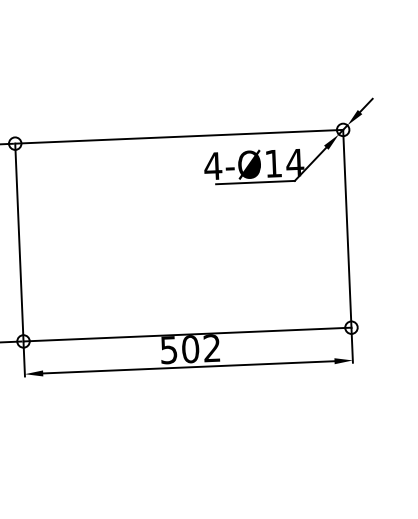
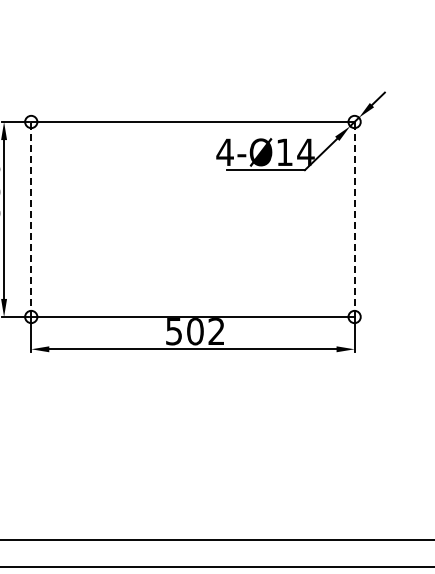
line: (347, 228) -> (354, 219), solid -> dashed
line: (19, 242) -> (31, 219), solid -> dashed

